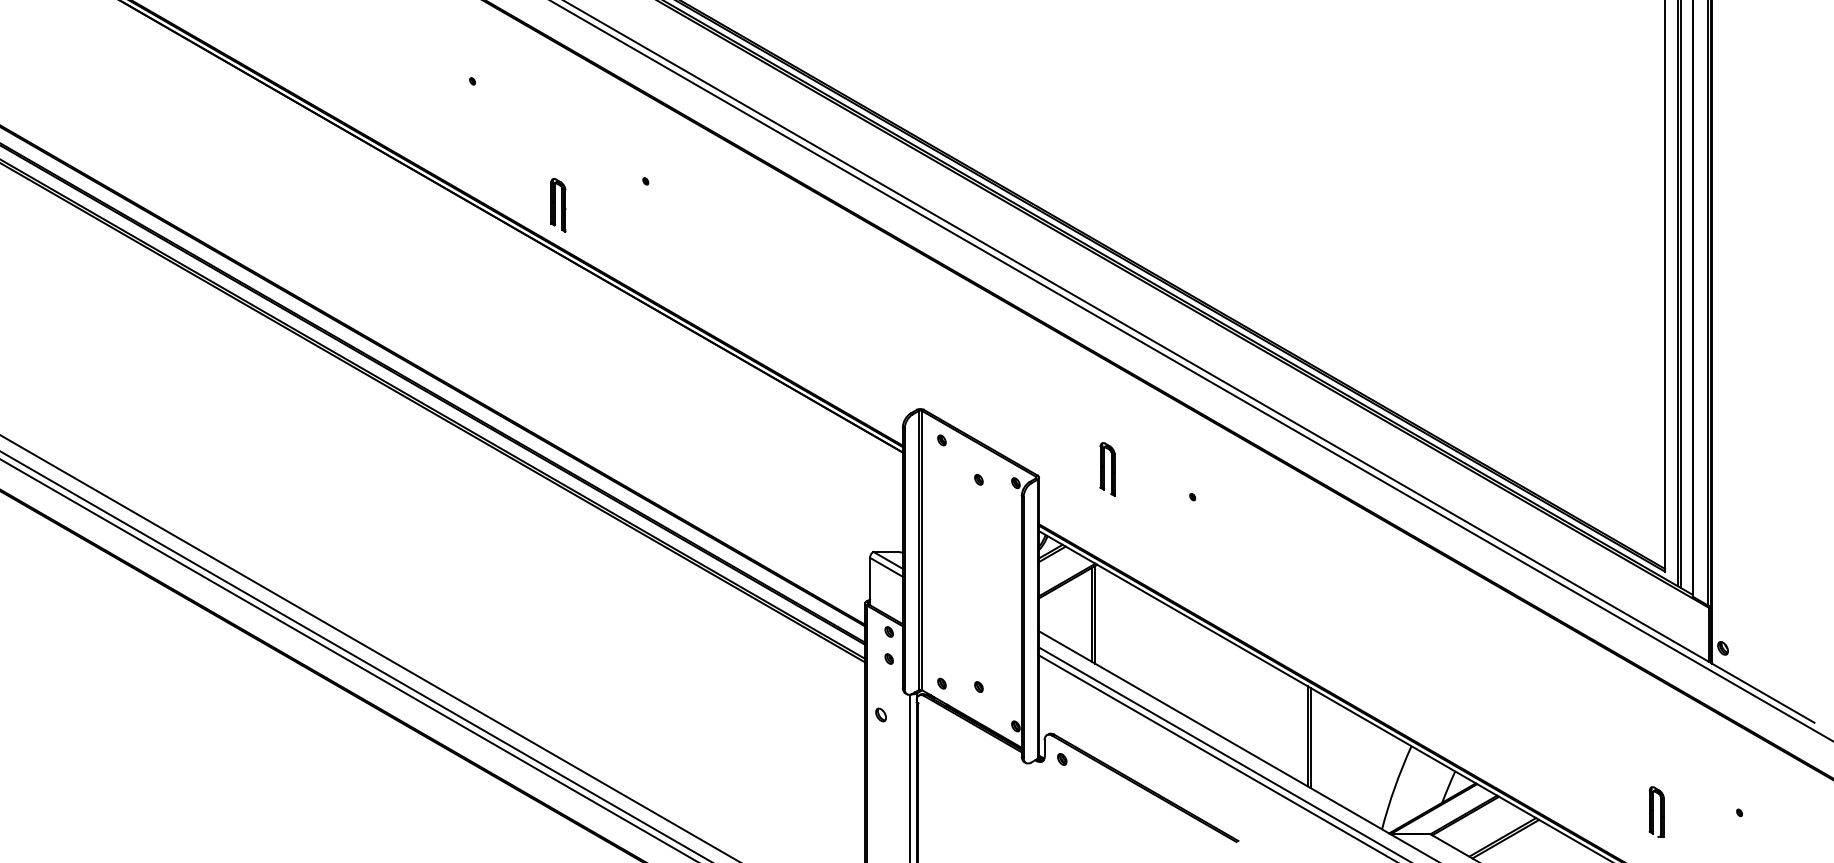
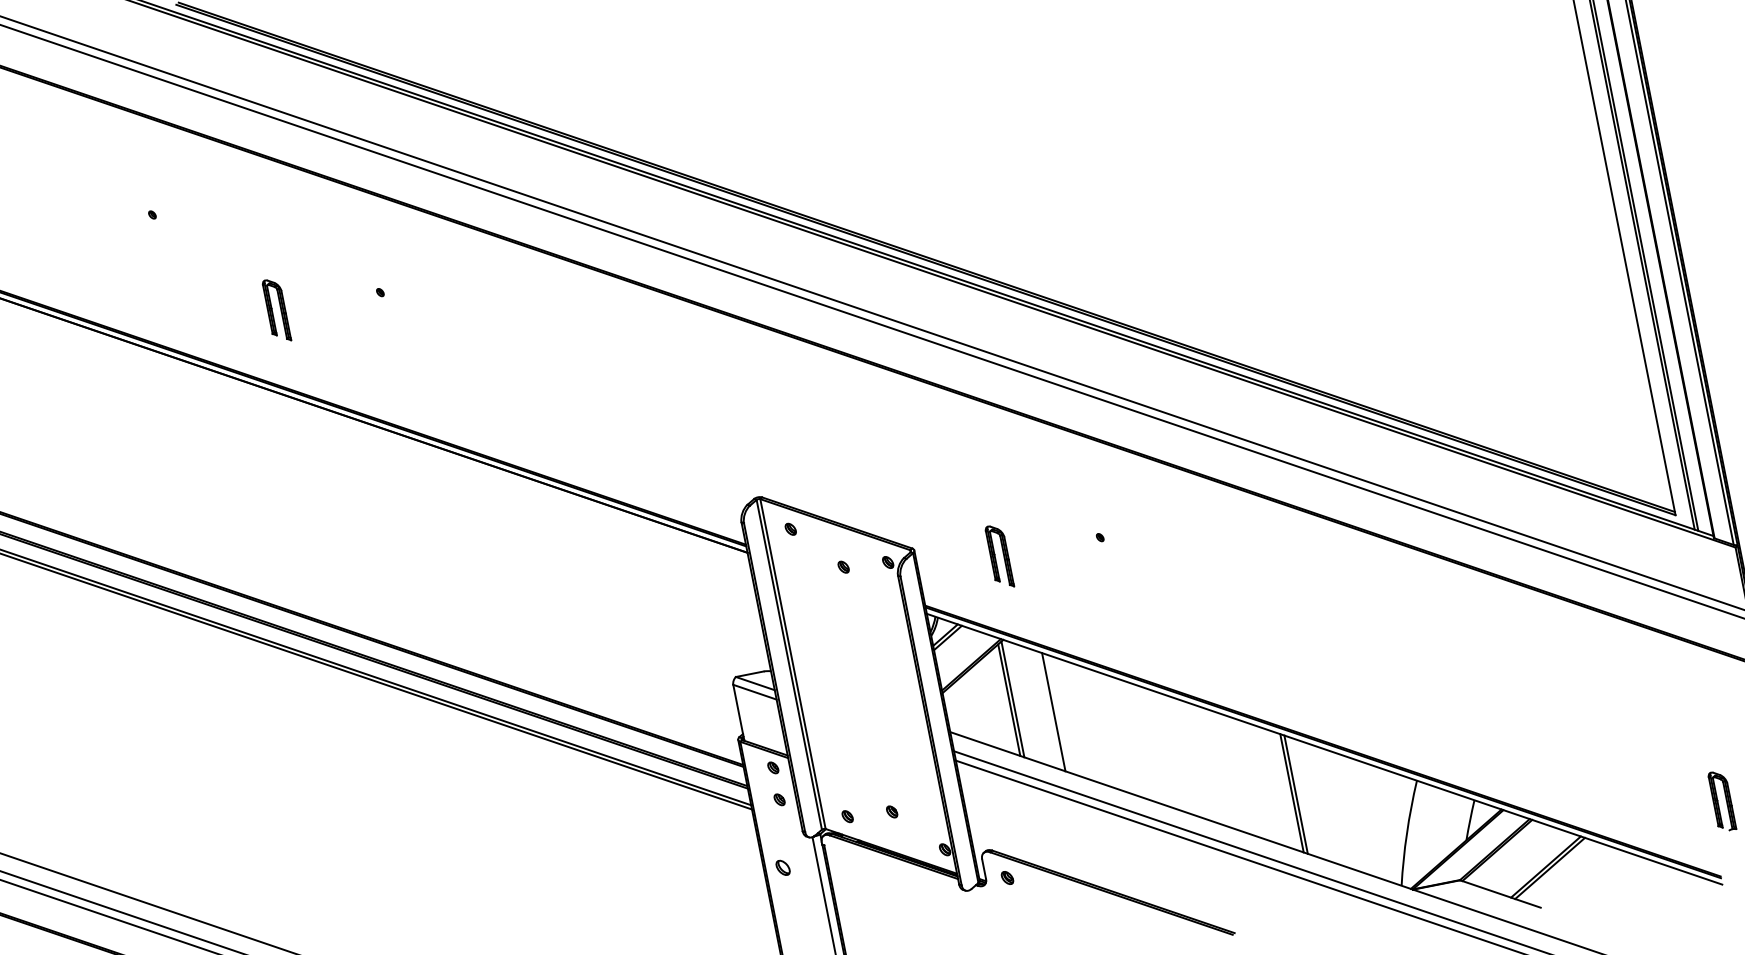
part: (558, 205) -> (276, 310), moved
part: (1107, 469) -> (999, 556), moved
line: (1126, 631) -> (1053, 711), added

